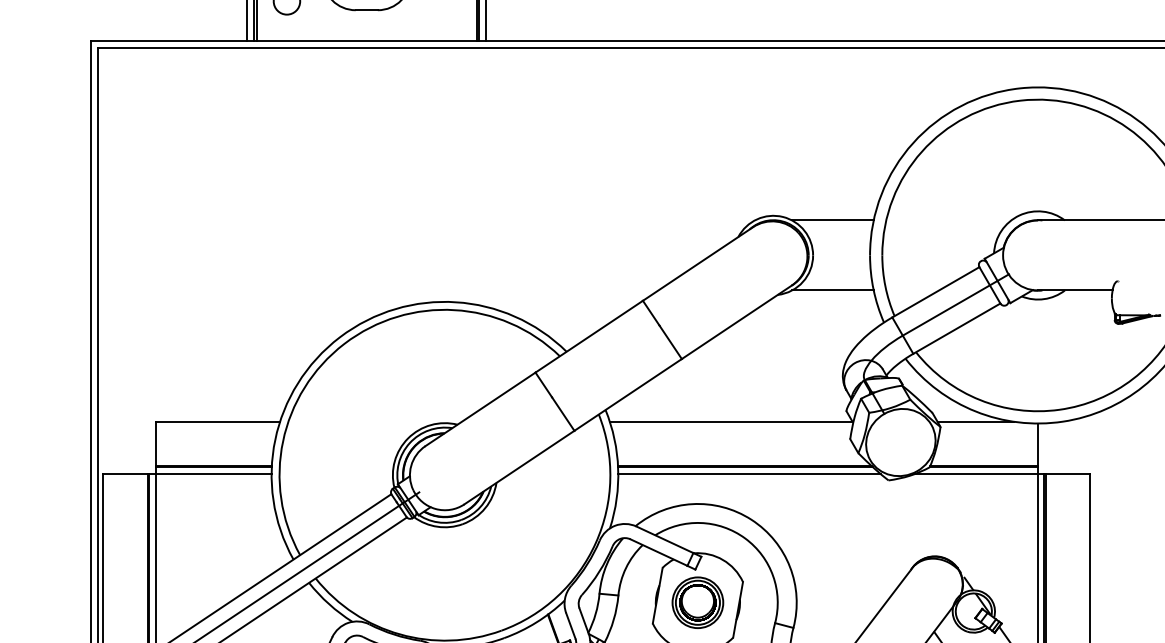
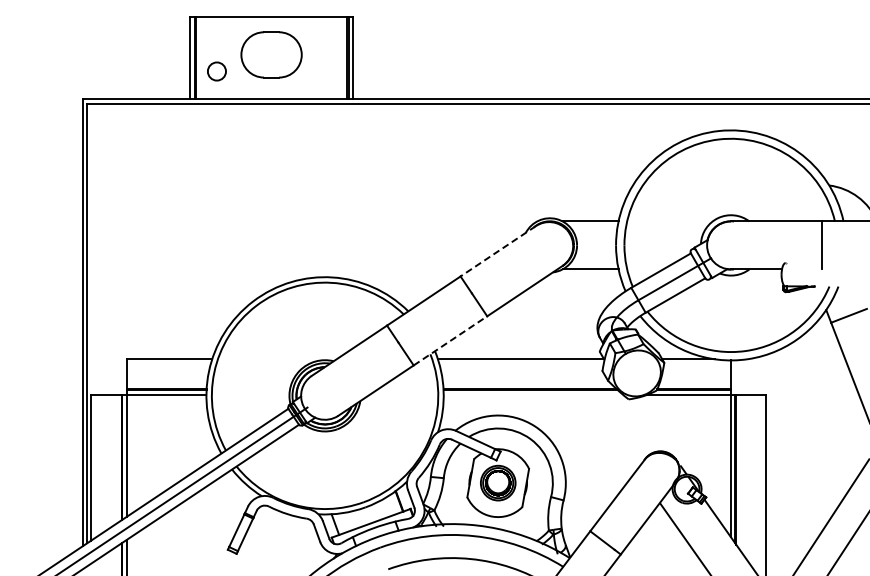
line: (696, 264) -> (497, 251), solid -> dashed
line: (628, 394) -> (450, 340), solid -> dashed
line: (749, 473) -> (533, 394), removed

